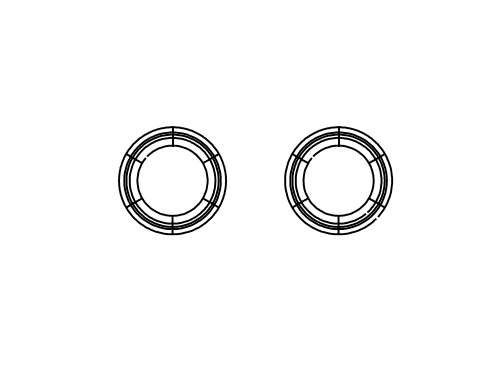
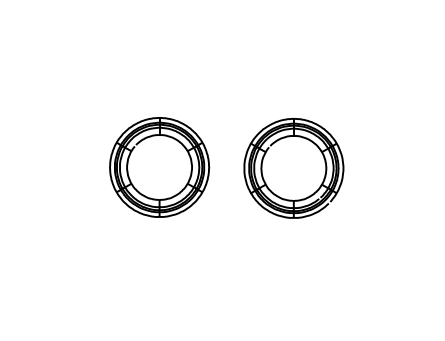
part: (338, 180) -> (293, 168), moved

